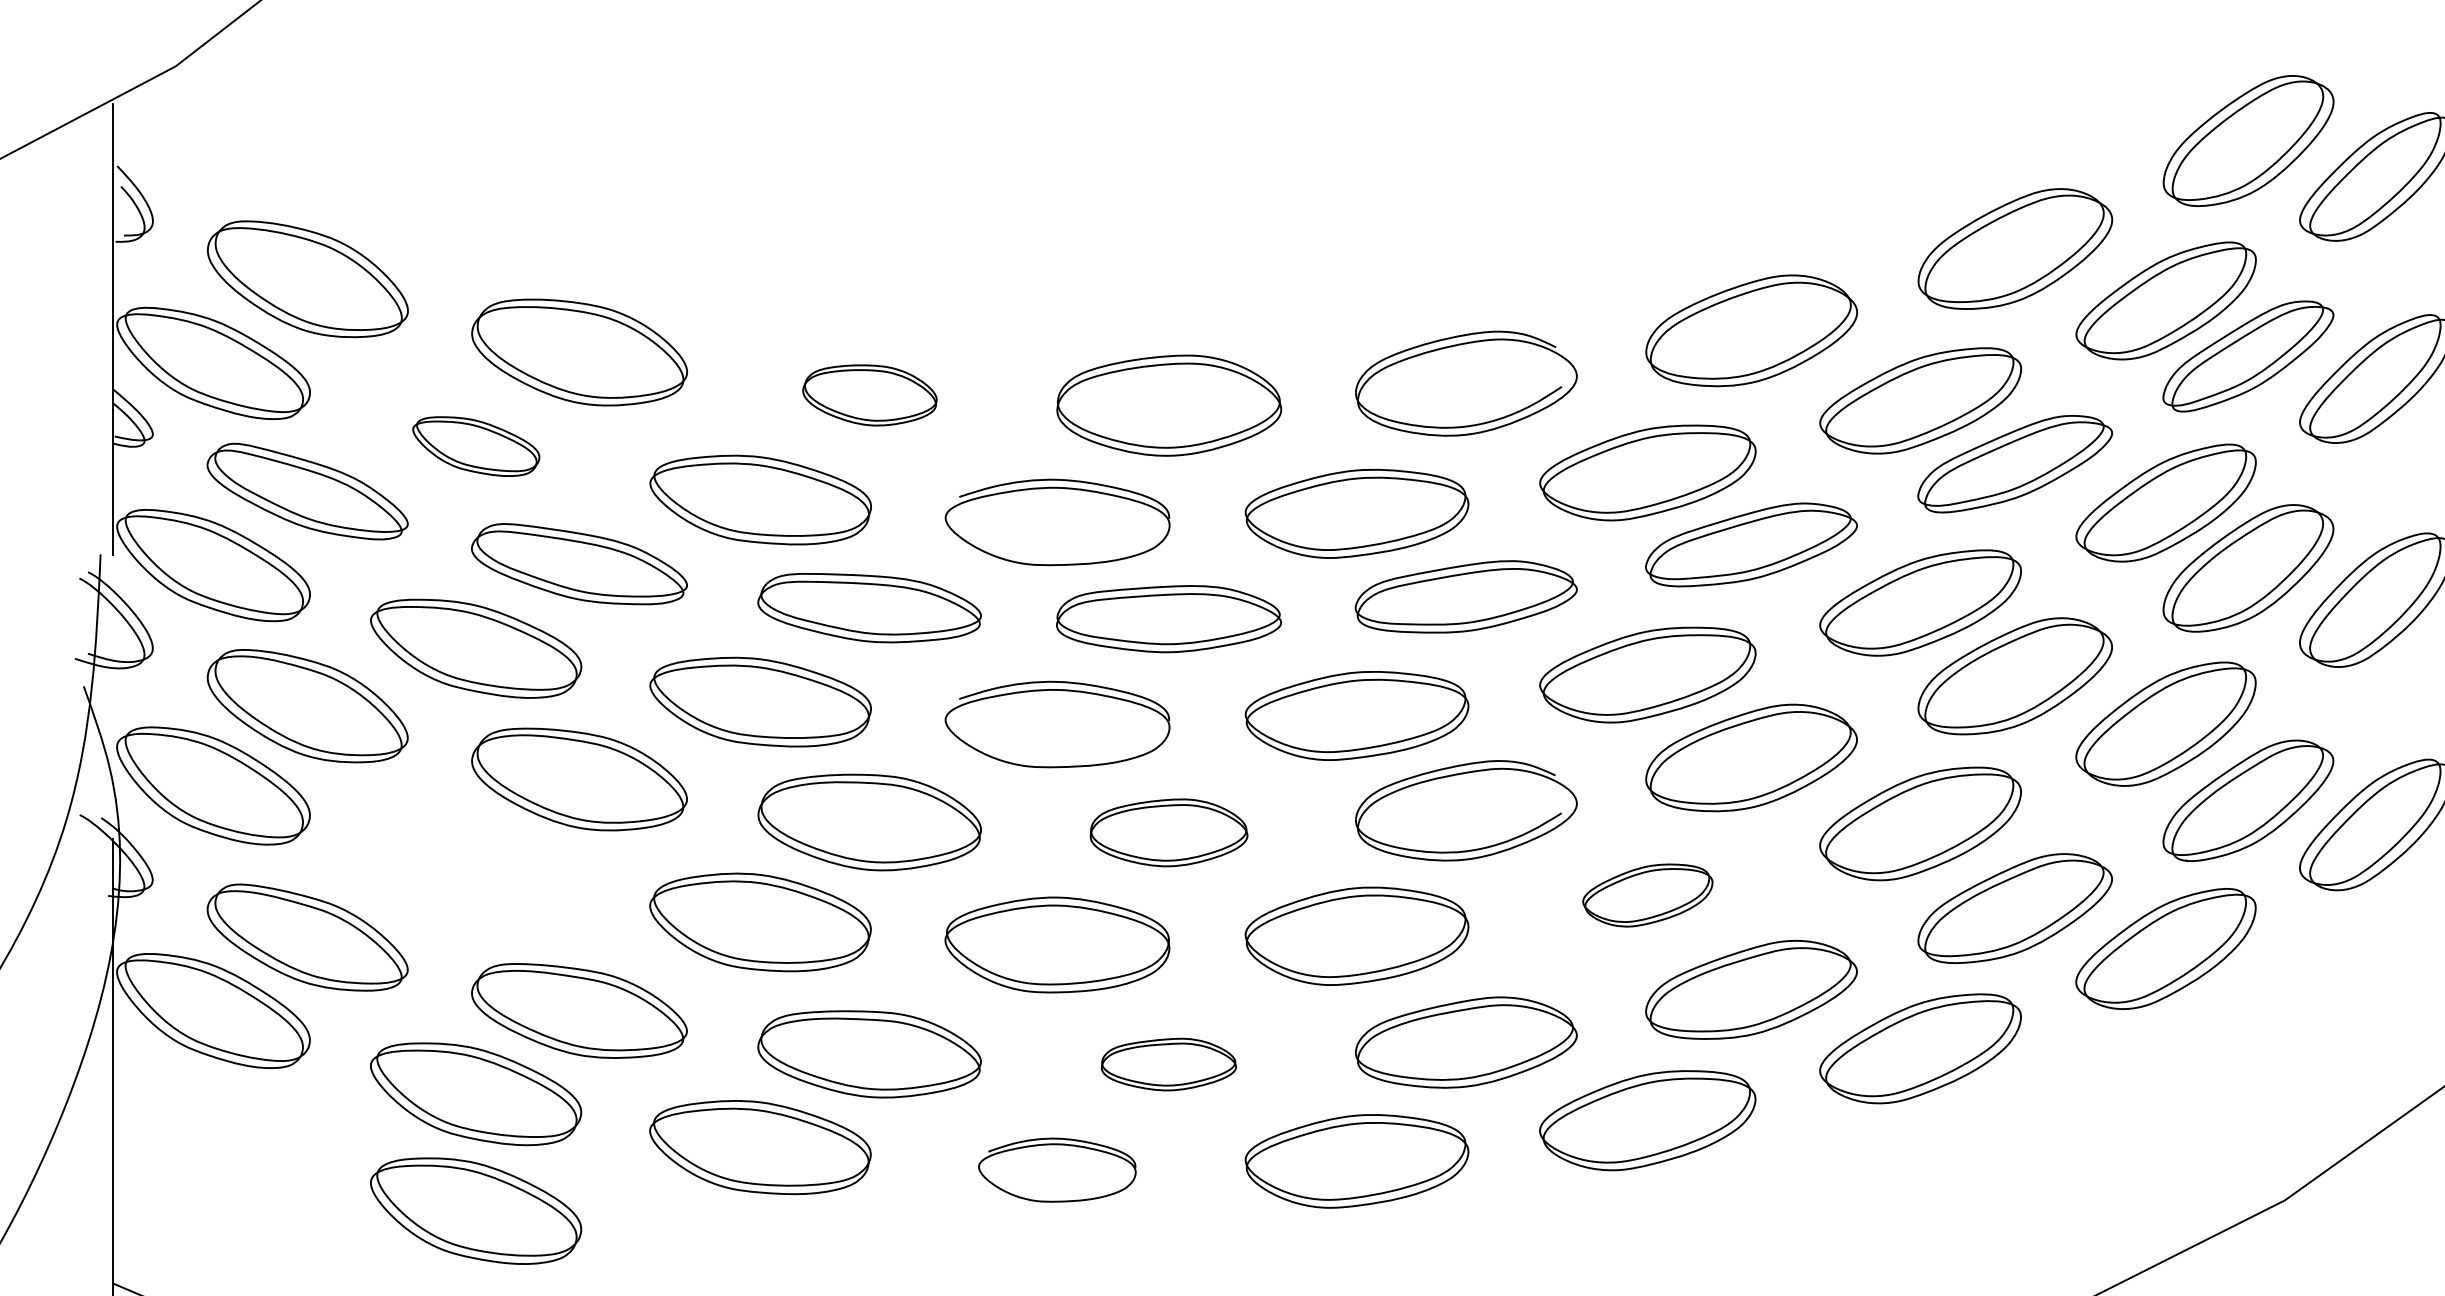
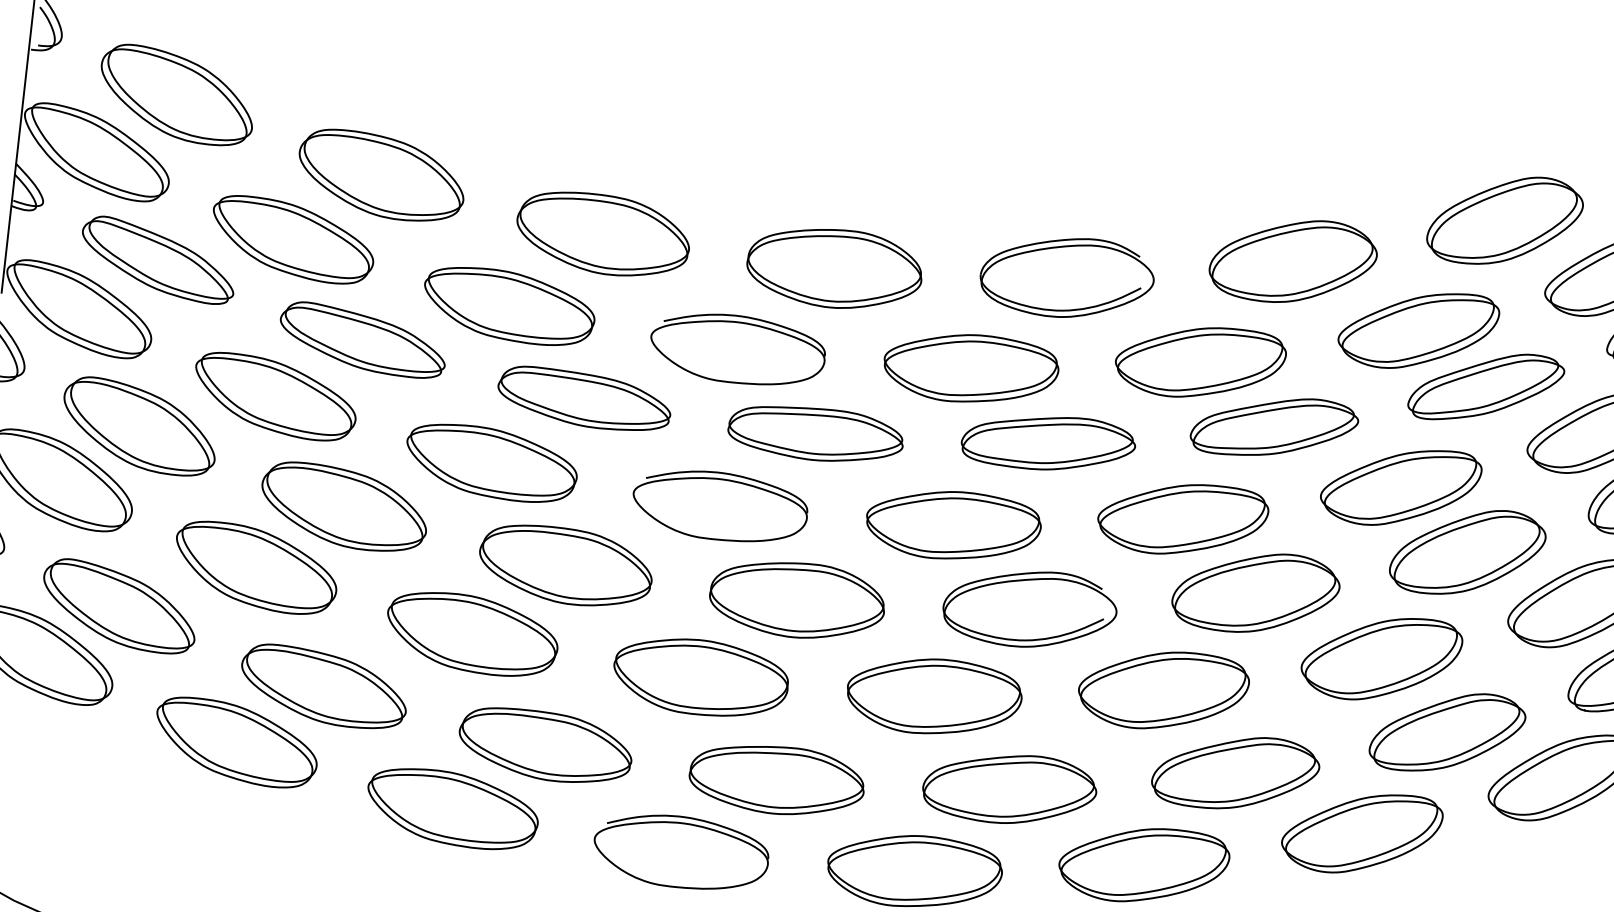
part: (869, 395) -> (602, 234), size x1.67
part: (476, 446) -> (293, 239), size x1.67
part: (1168, 832) -> (796, 599), size x1.43
part: (1647, 895) -> (1163, 690), size x1.67
part: (1168, 1064) -> (776, 779), size x1.67
part: (1057, 1170) -> (681, 852), size x1.43
part: (476, 1210) -> (256, 567), moved

